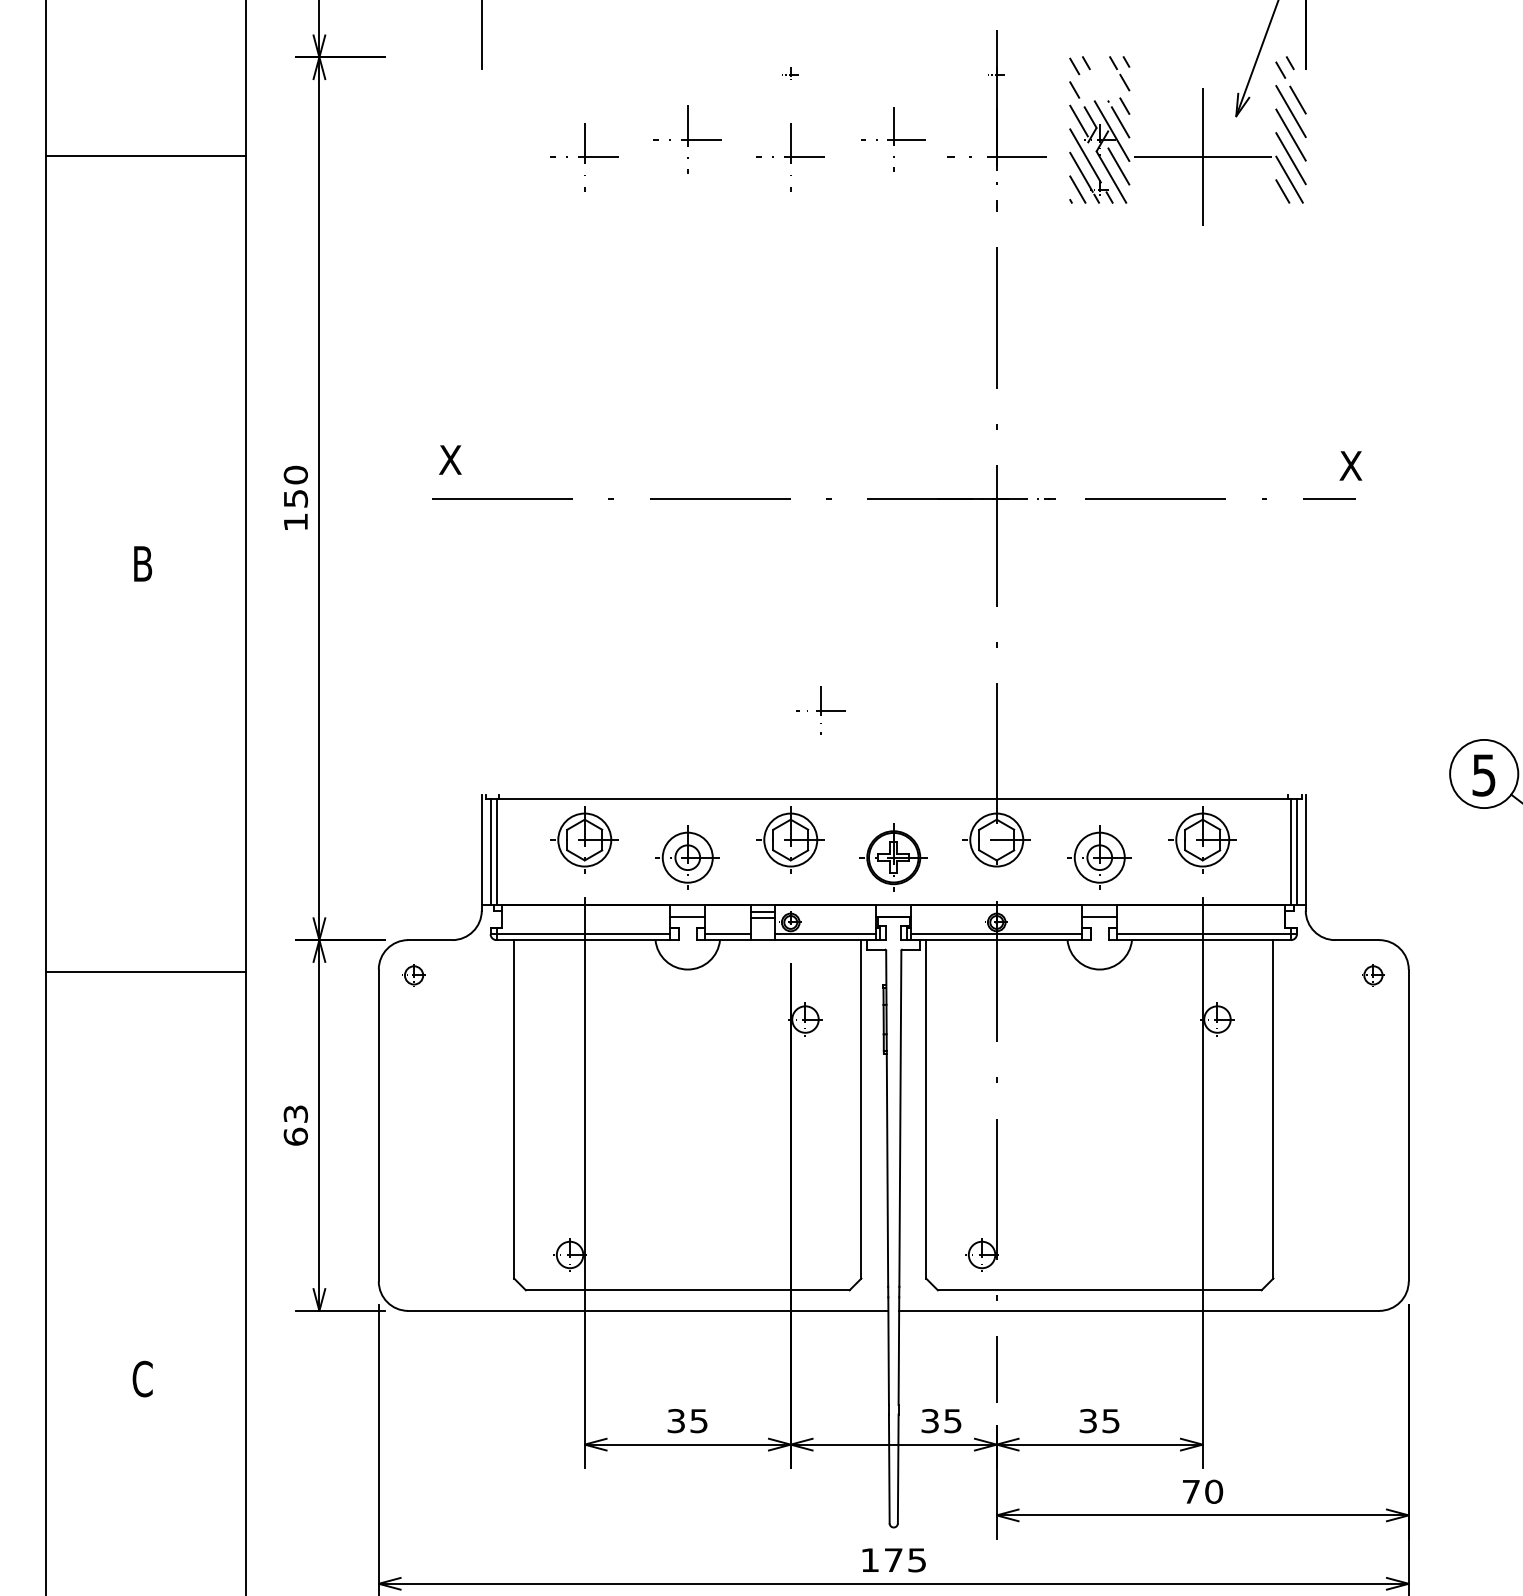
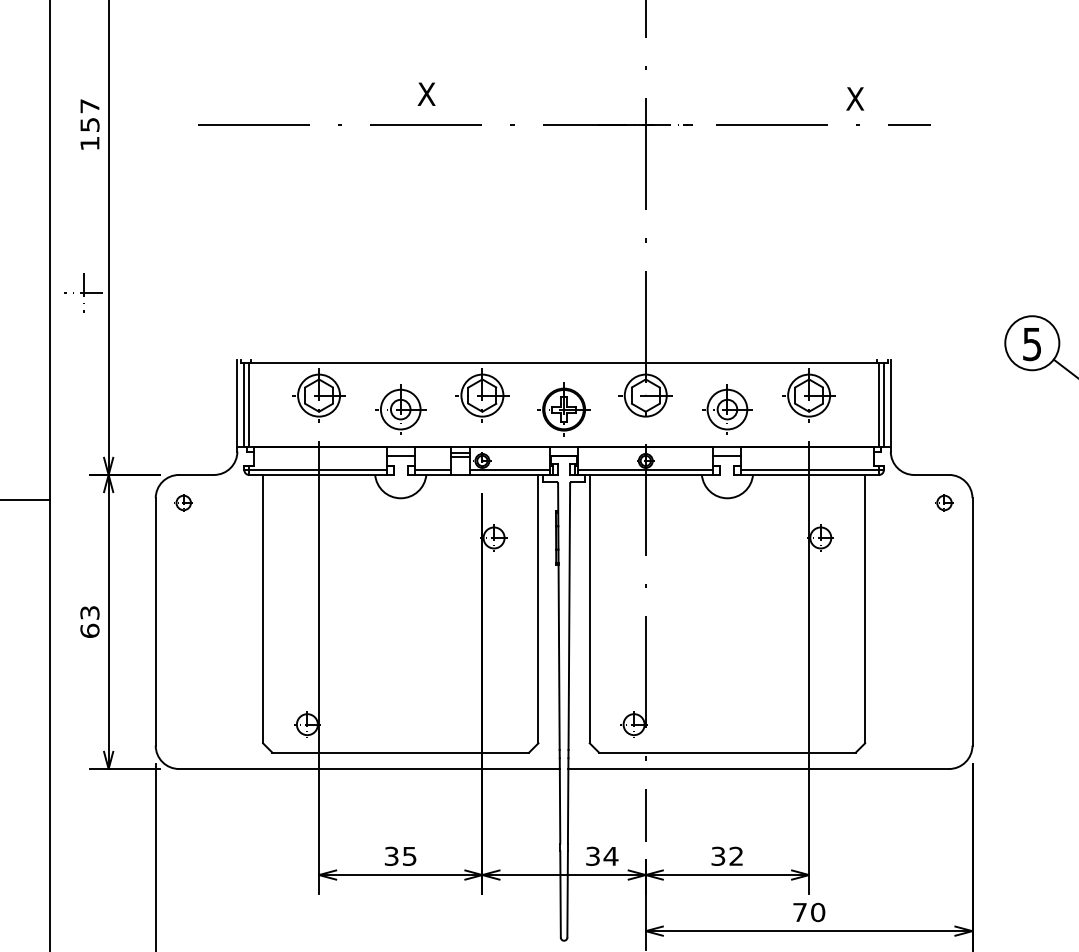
text: (450, 459) -> (426, 93), moved
text: (1350, 465) -> (854, 98), moved
text: (295, 474) -> (89, 105), 150 -> 157
part: (820, 710) -> (83, 292), moved
text: (952, 1421) -> (610, 856), 35 -> 34
text: (1110, 1421) -> (735, 856), 35 -> 32

